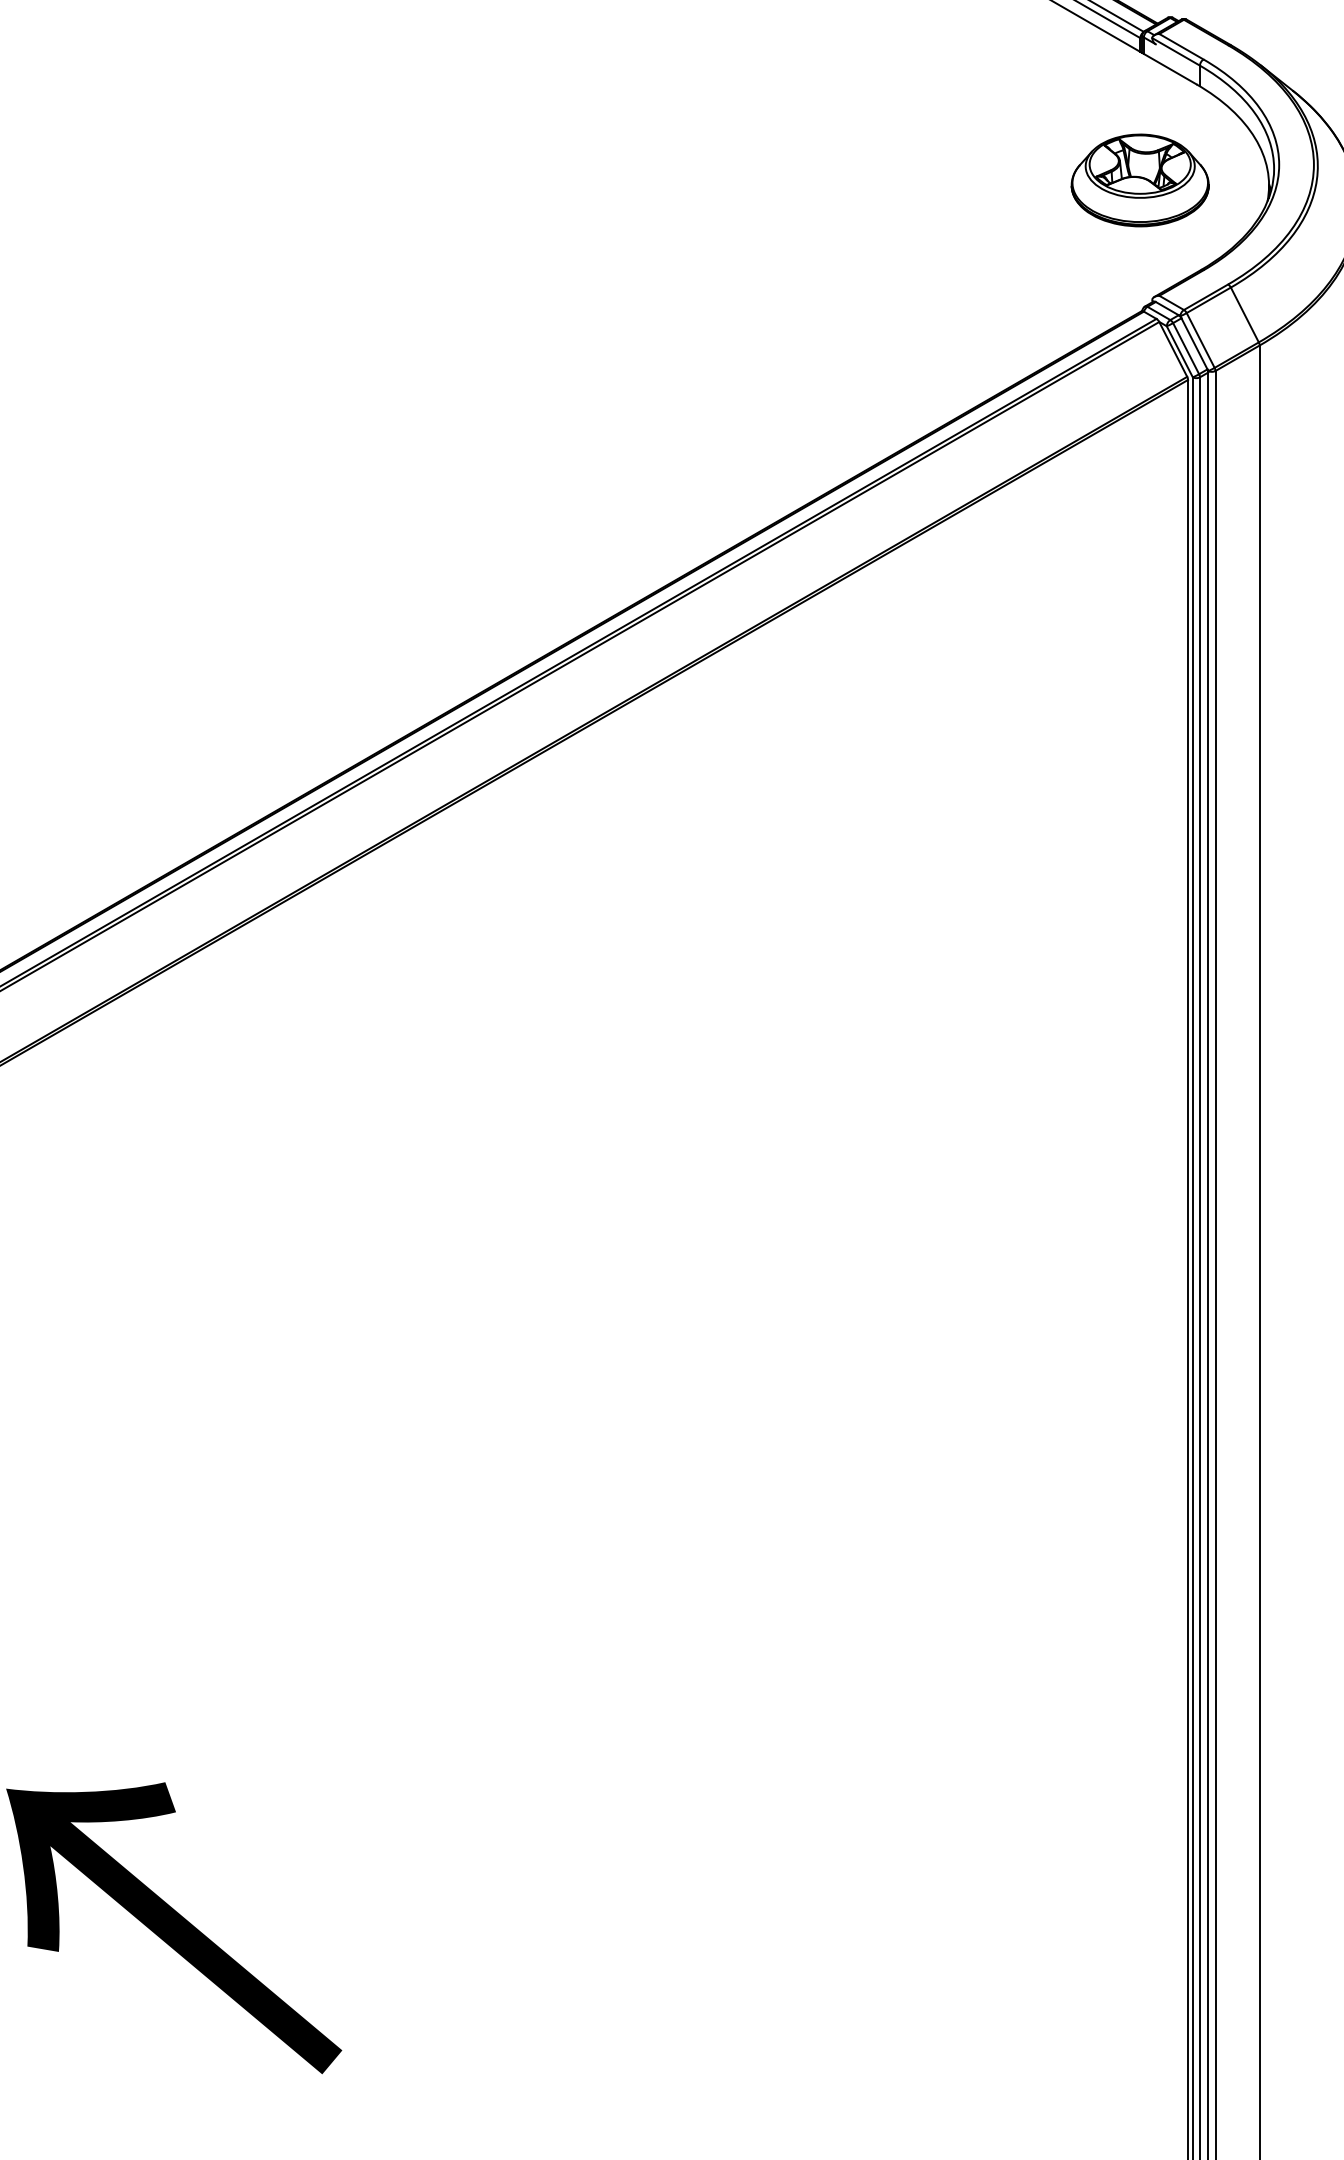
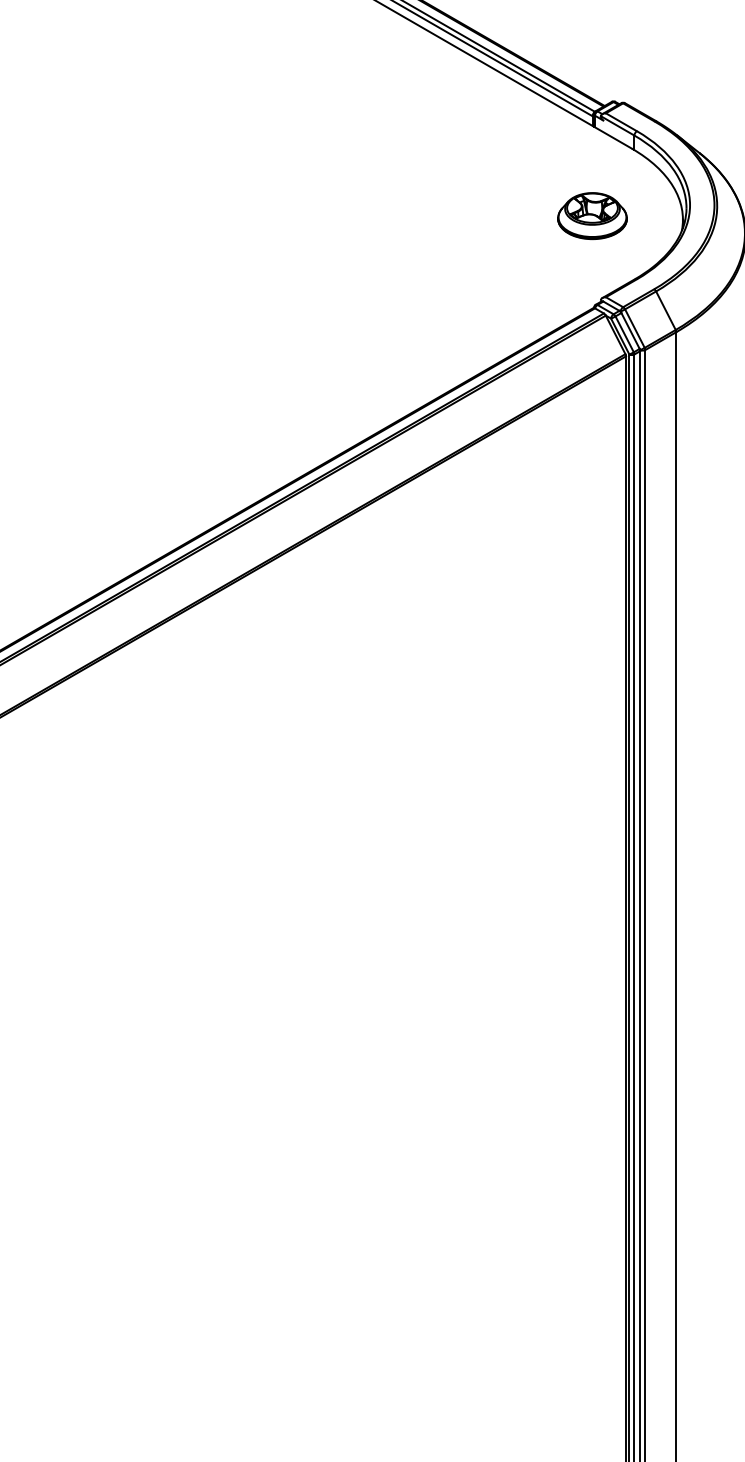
part: (1140, 179) -> (592, 215), size x0.71

